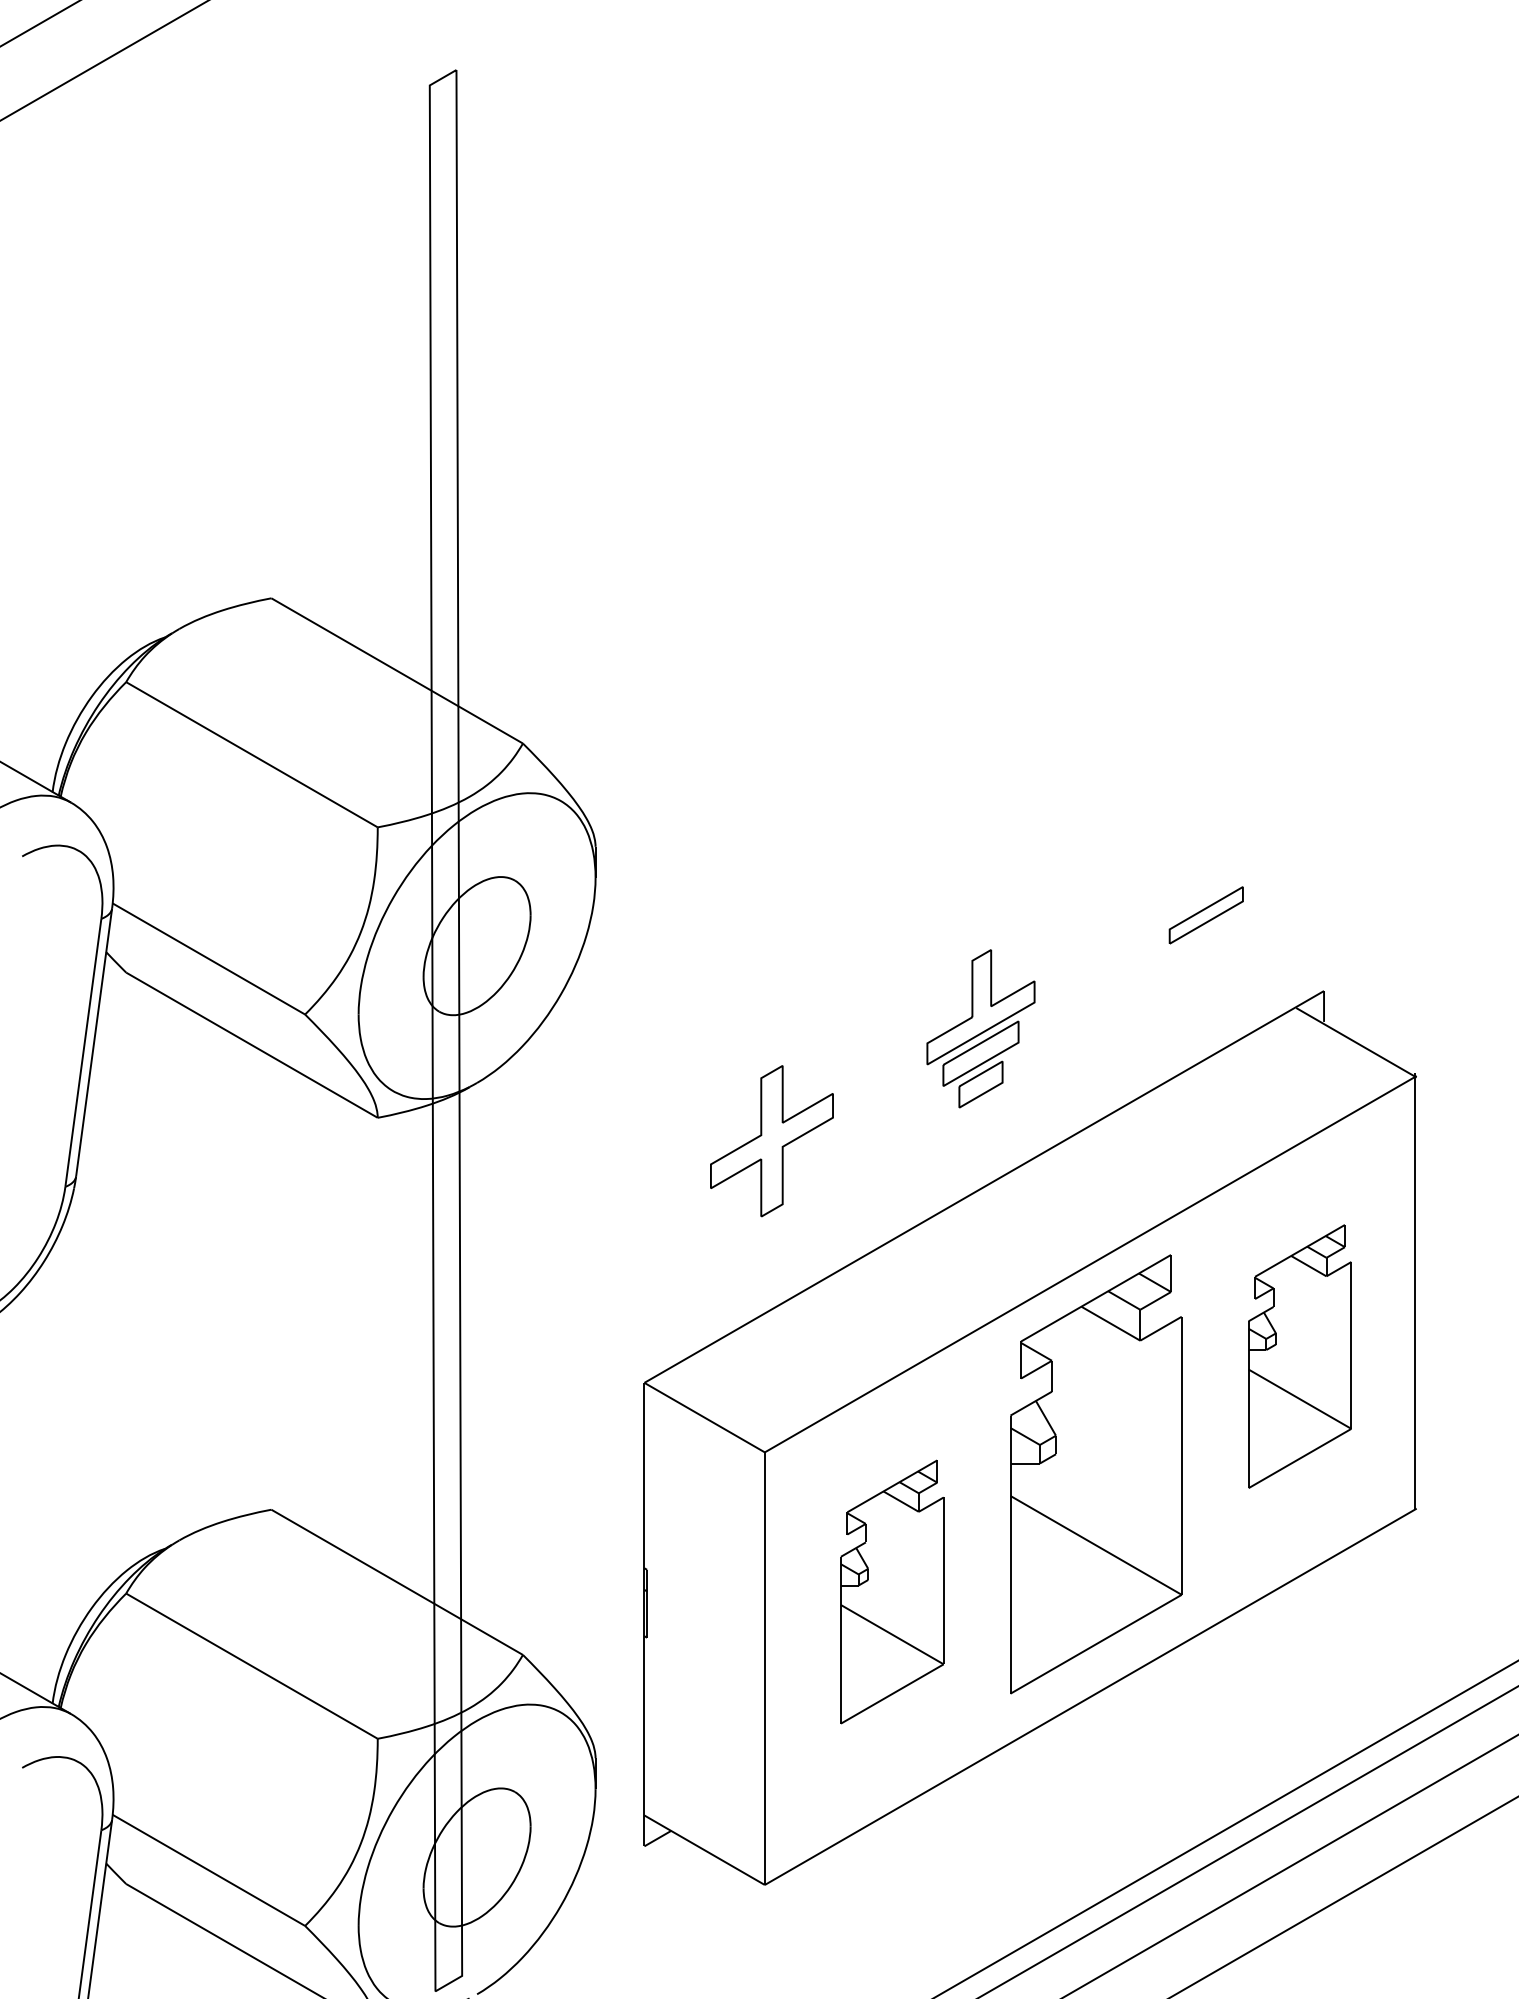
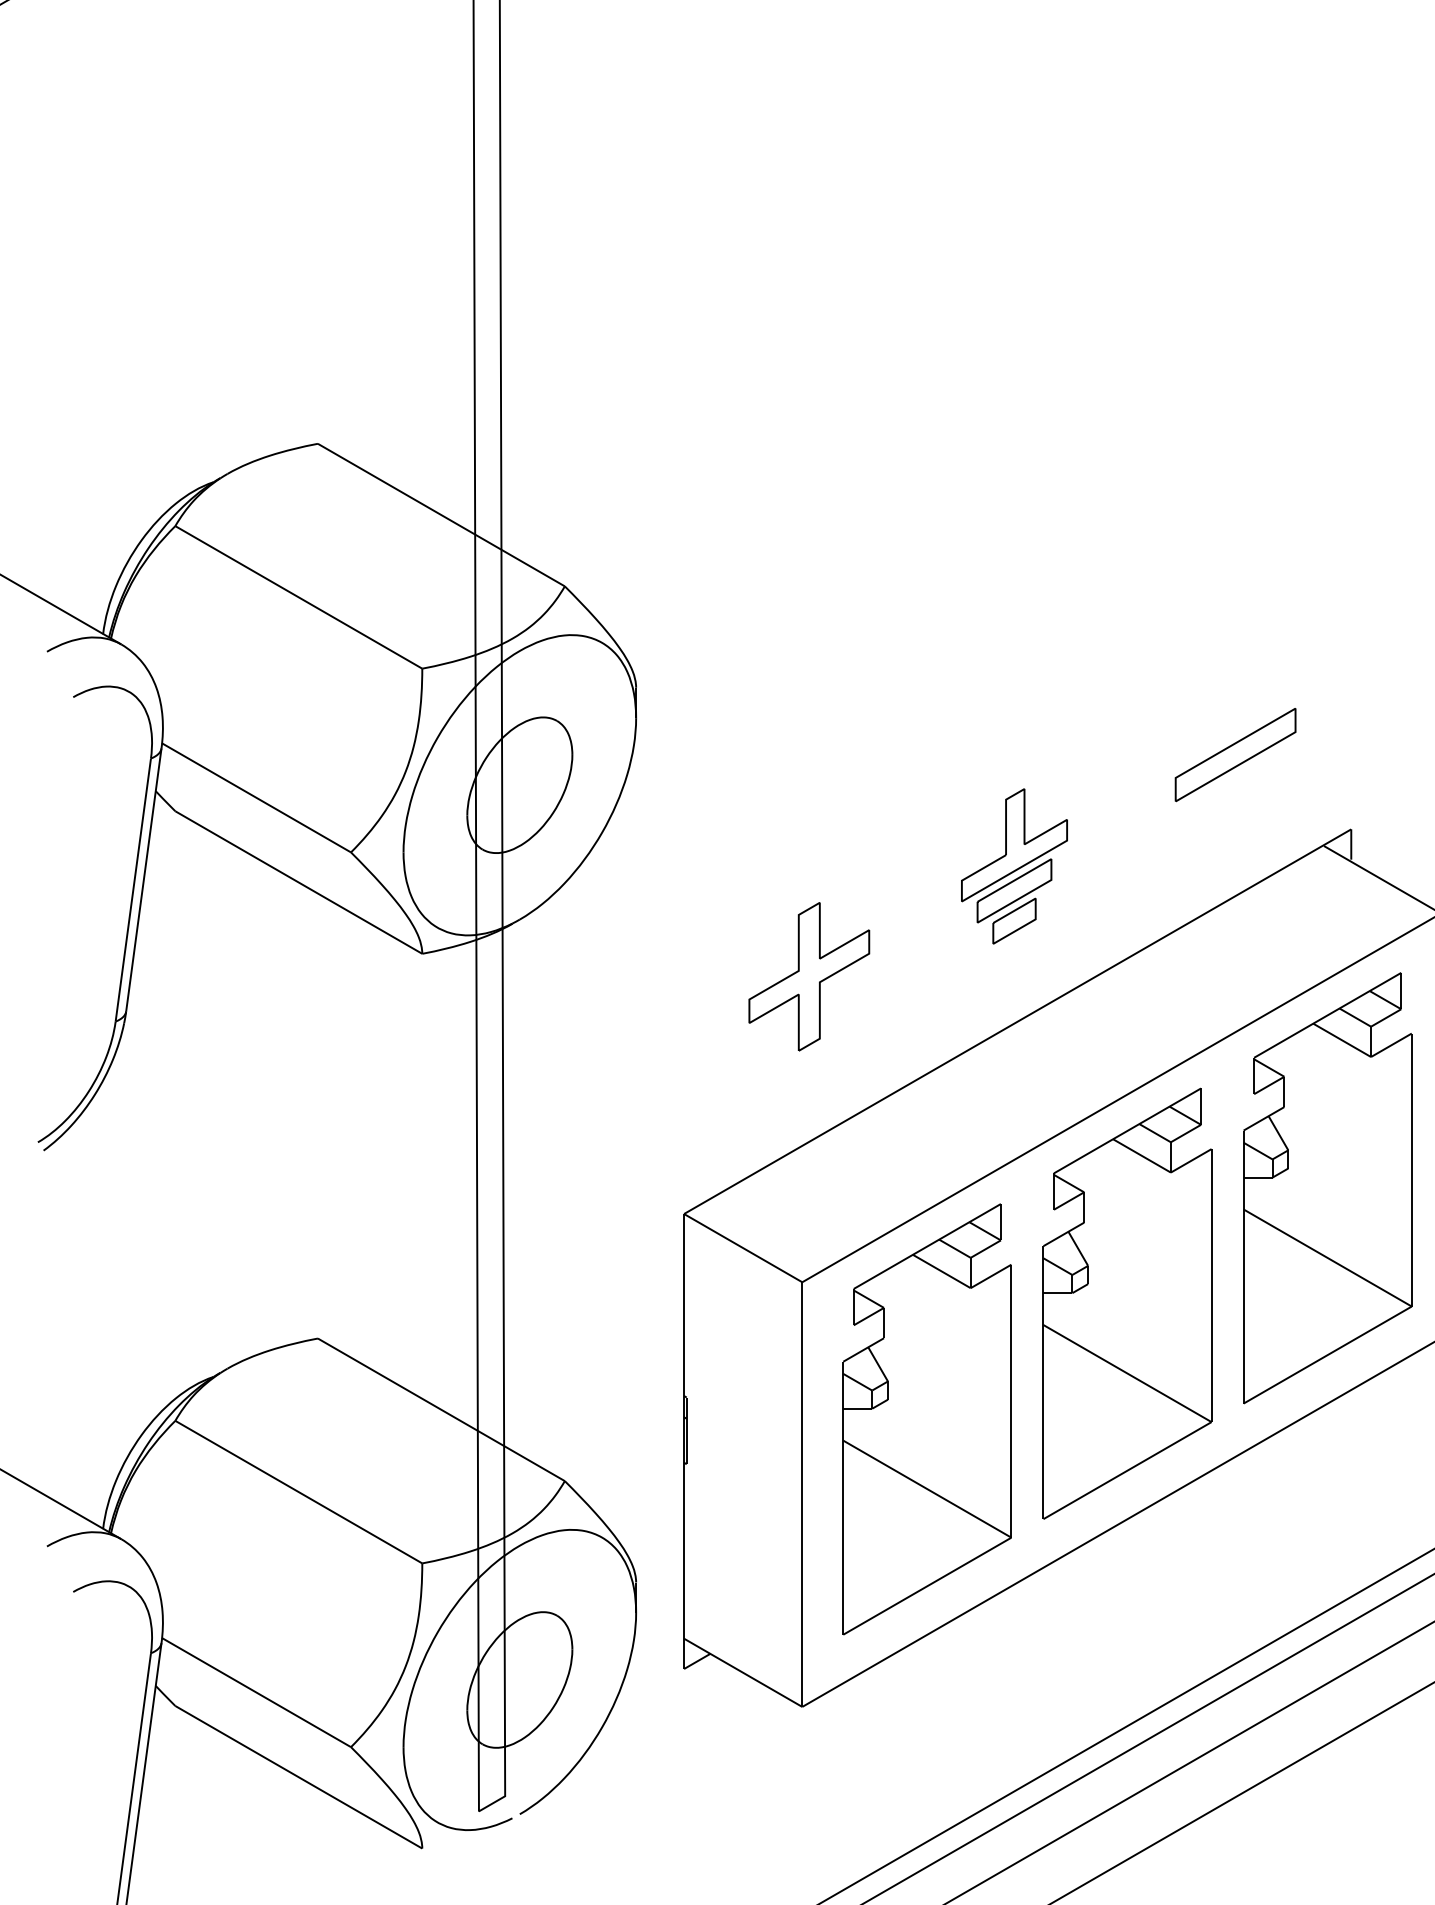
part: (1206, 915) -> (1235, 755), size x1.67
part: (1299, 1356) -> (1327, 1188), size x1.67
part: (892, 1591) -> (927, 1418), size x1.67

